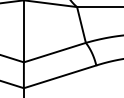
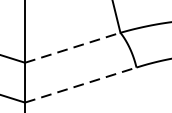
line: (55, 52) -> (73, 47), solid -> dashed
line: (60, 76) -> (81, 84), solid -> dashed

